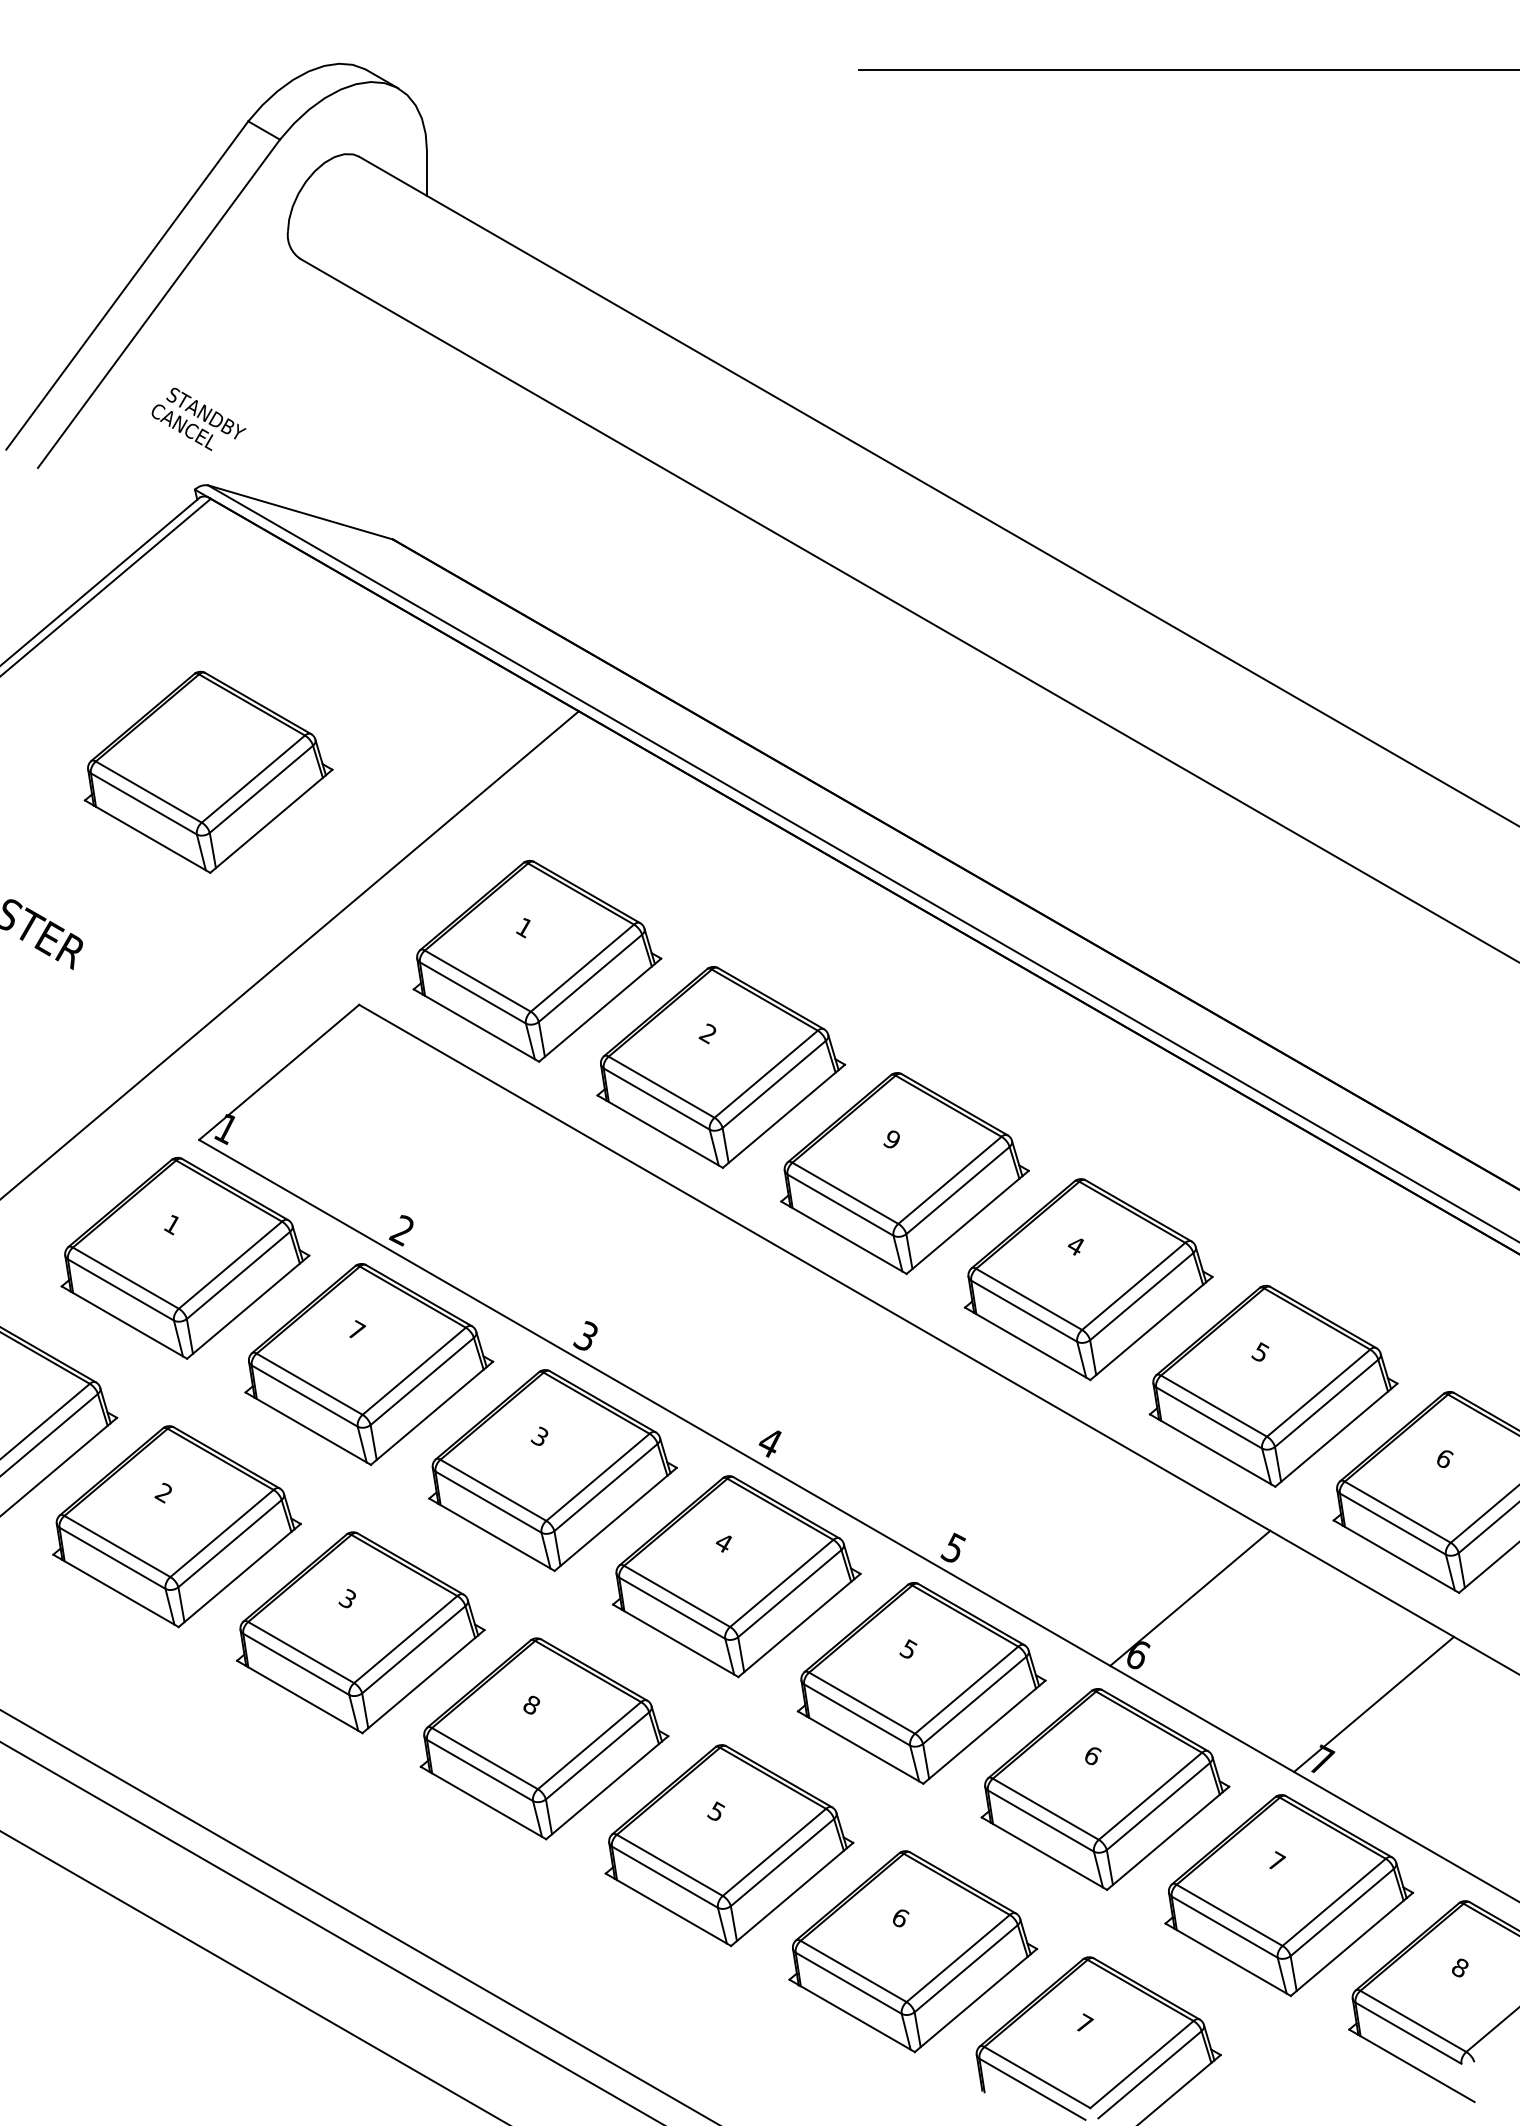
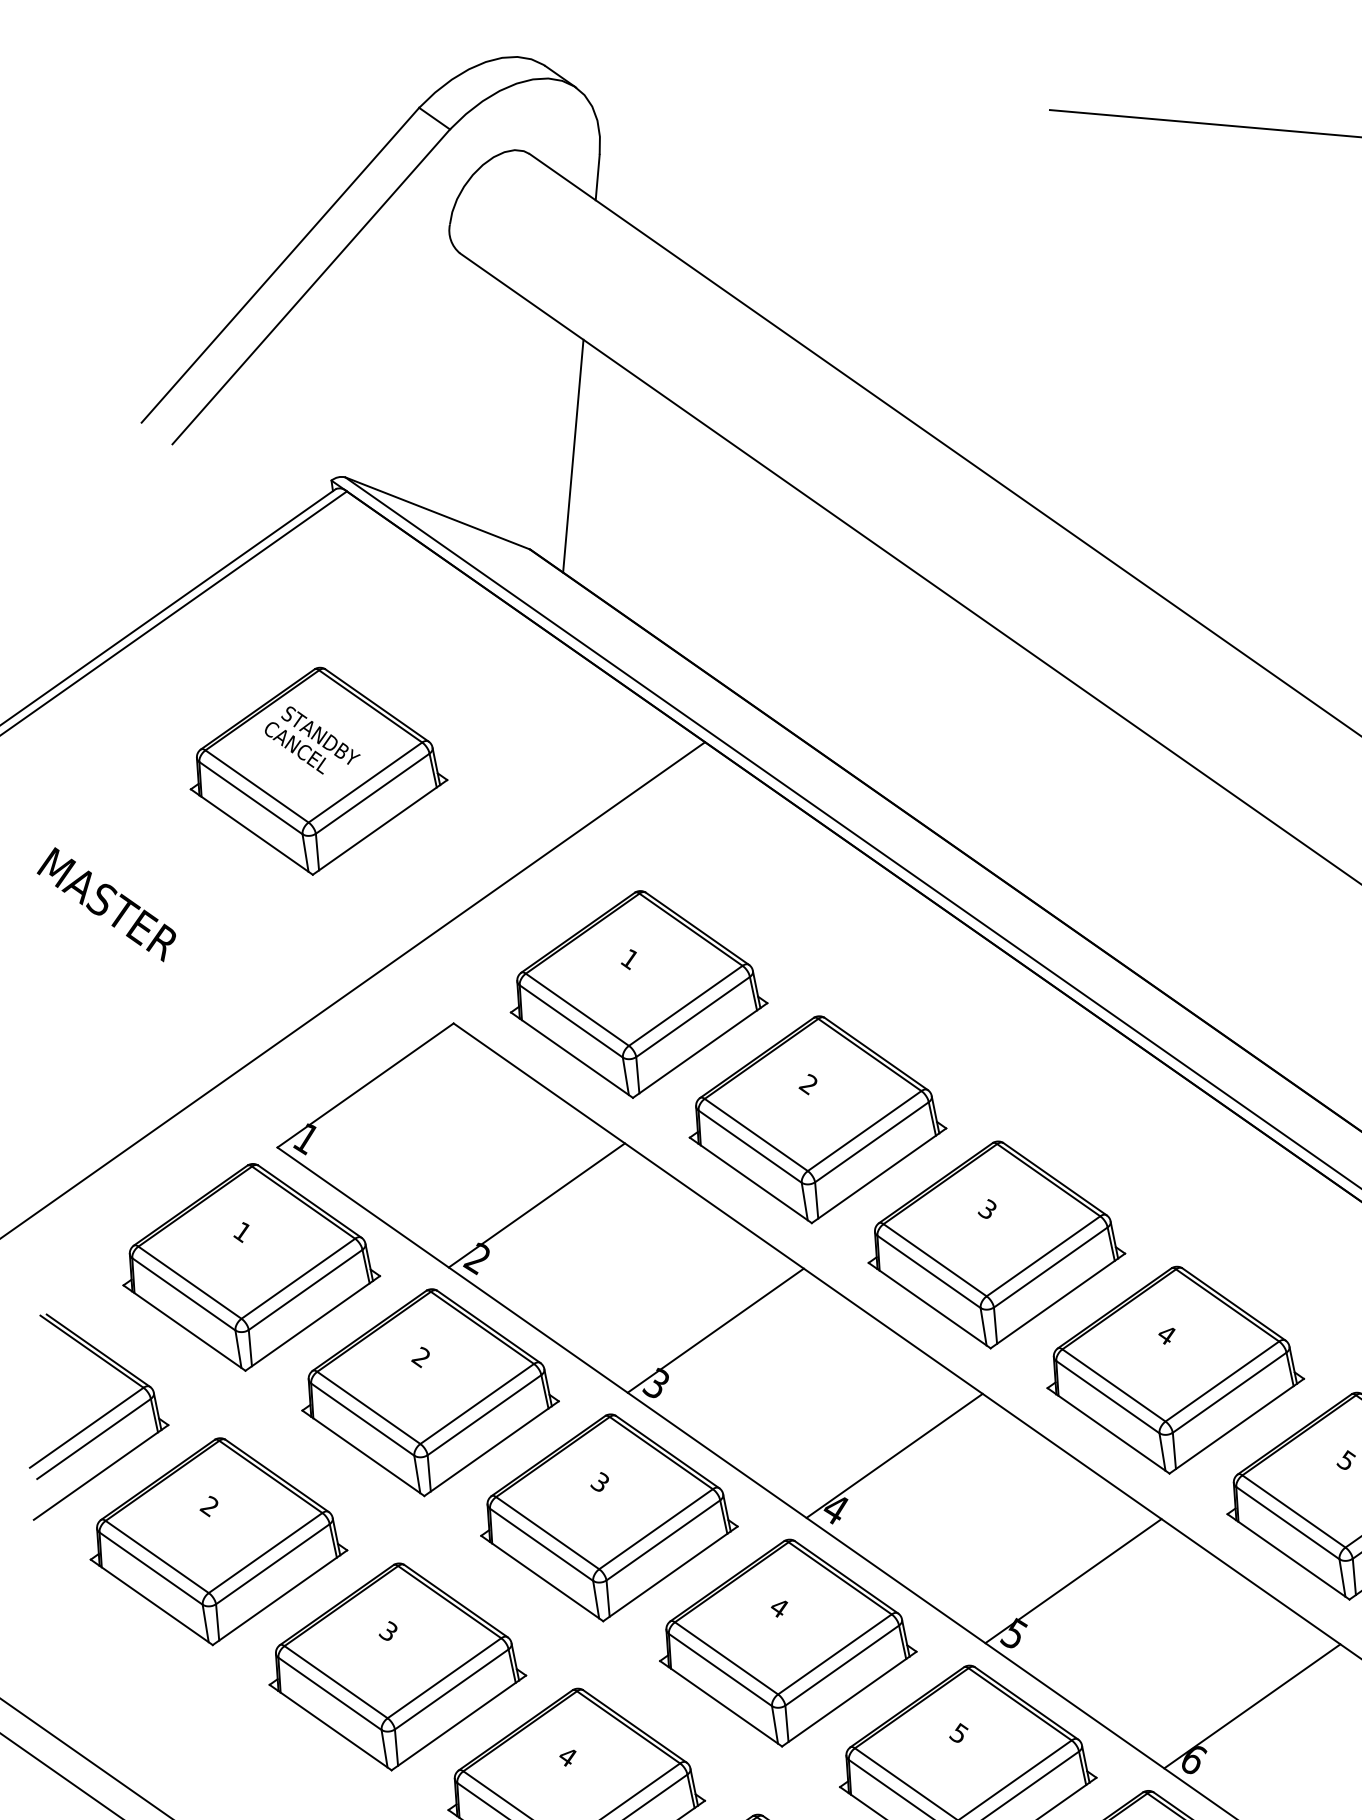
text: (198, 418) -> (312, 740), moved
line: (427, 445) -> (573, 456), added
text: (891, 1138) -> (987, 1208), 9 -> 3
line: (455, 1173) -> (537, 1204), added
line: (638, 1279) -> (715, 1330), added
text: (356, 1330) -> (421, 1357), 7 -> 2
line: (822, 1385) -> (894, 1455), added
line: (1006, 1491) -> (1073, 1580), added
text: (531, 1704) -> (567, 1756), 8 -> 4

